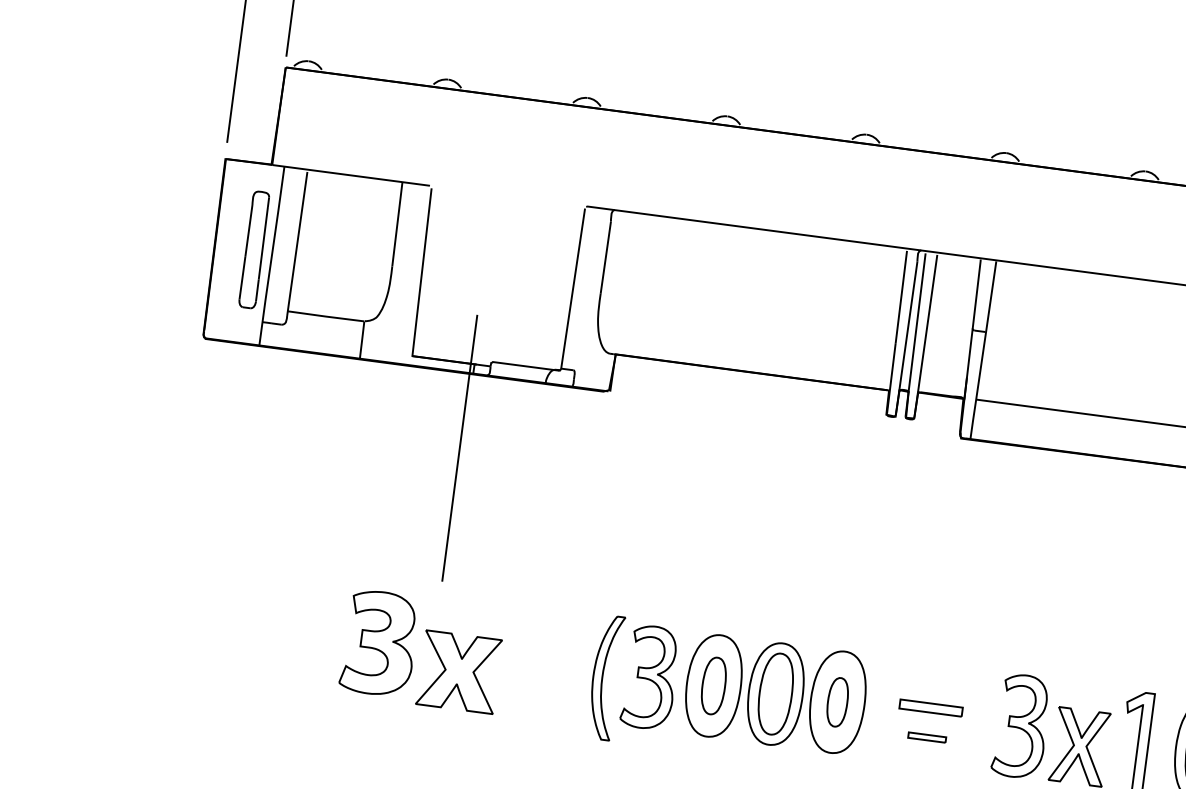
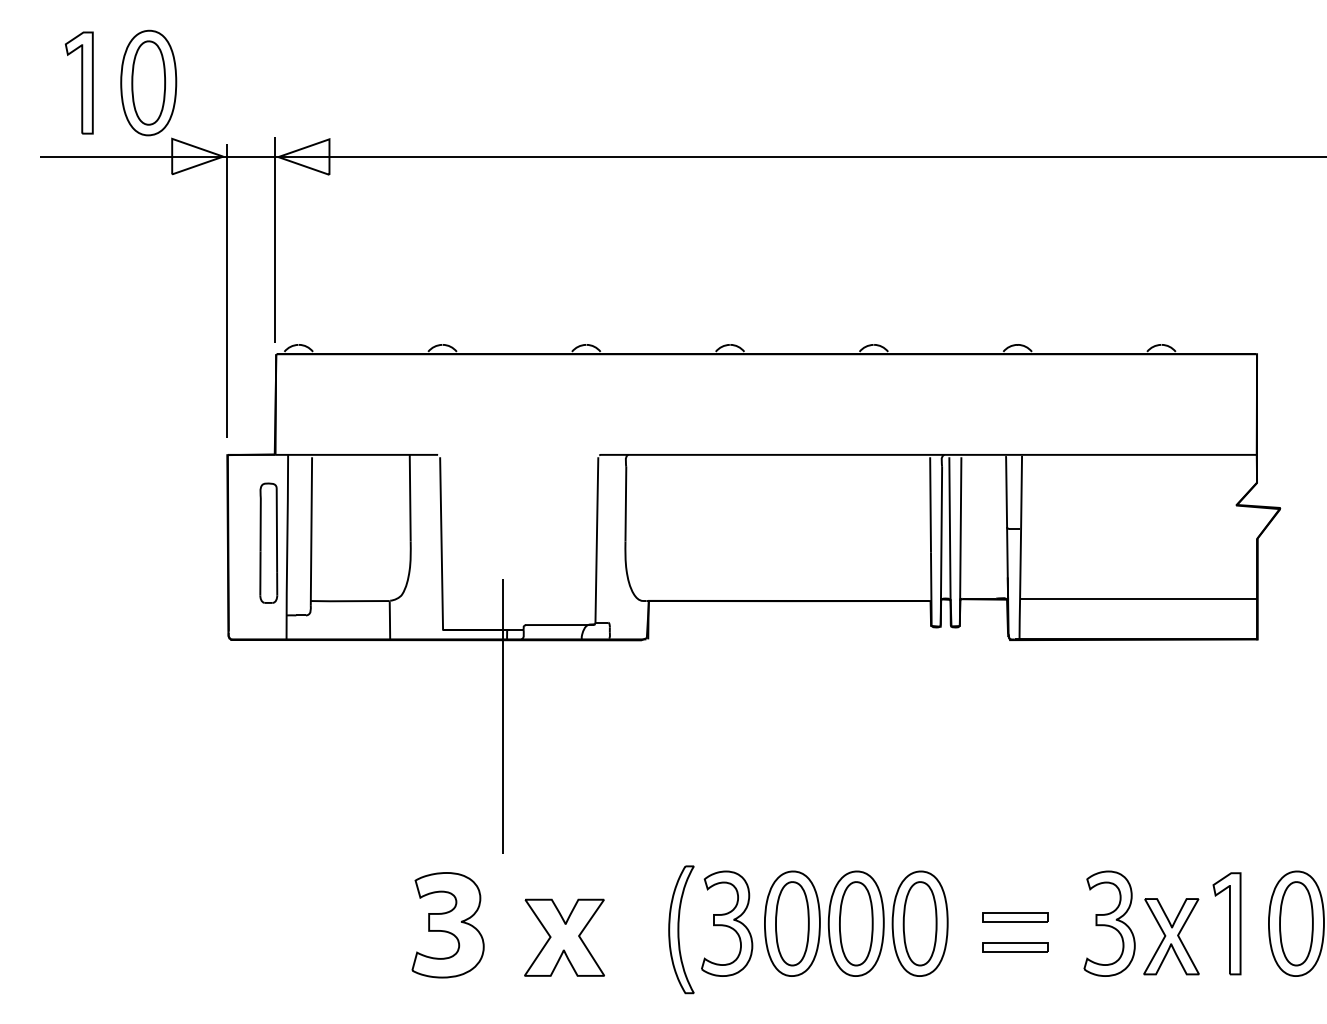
part: (459, 671) -> (564, 937), moved
part: (713, 685) -> (792, 923), size x1.43
part: (837, 701) -> (919, 923), size x1.67
part: (927, 737) -> (1015, 947), size x1.67

